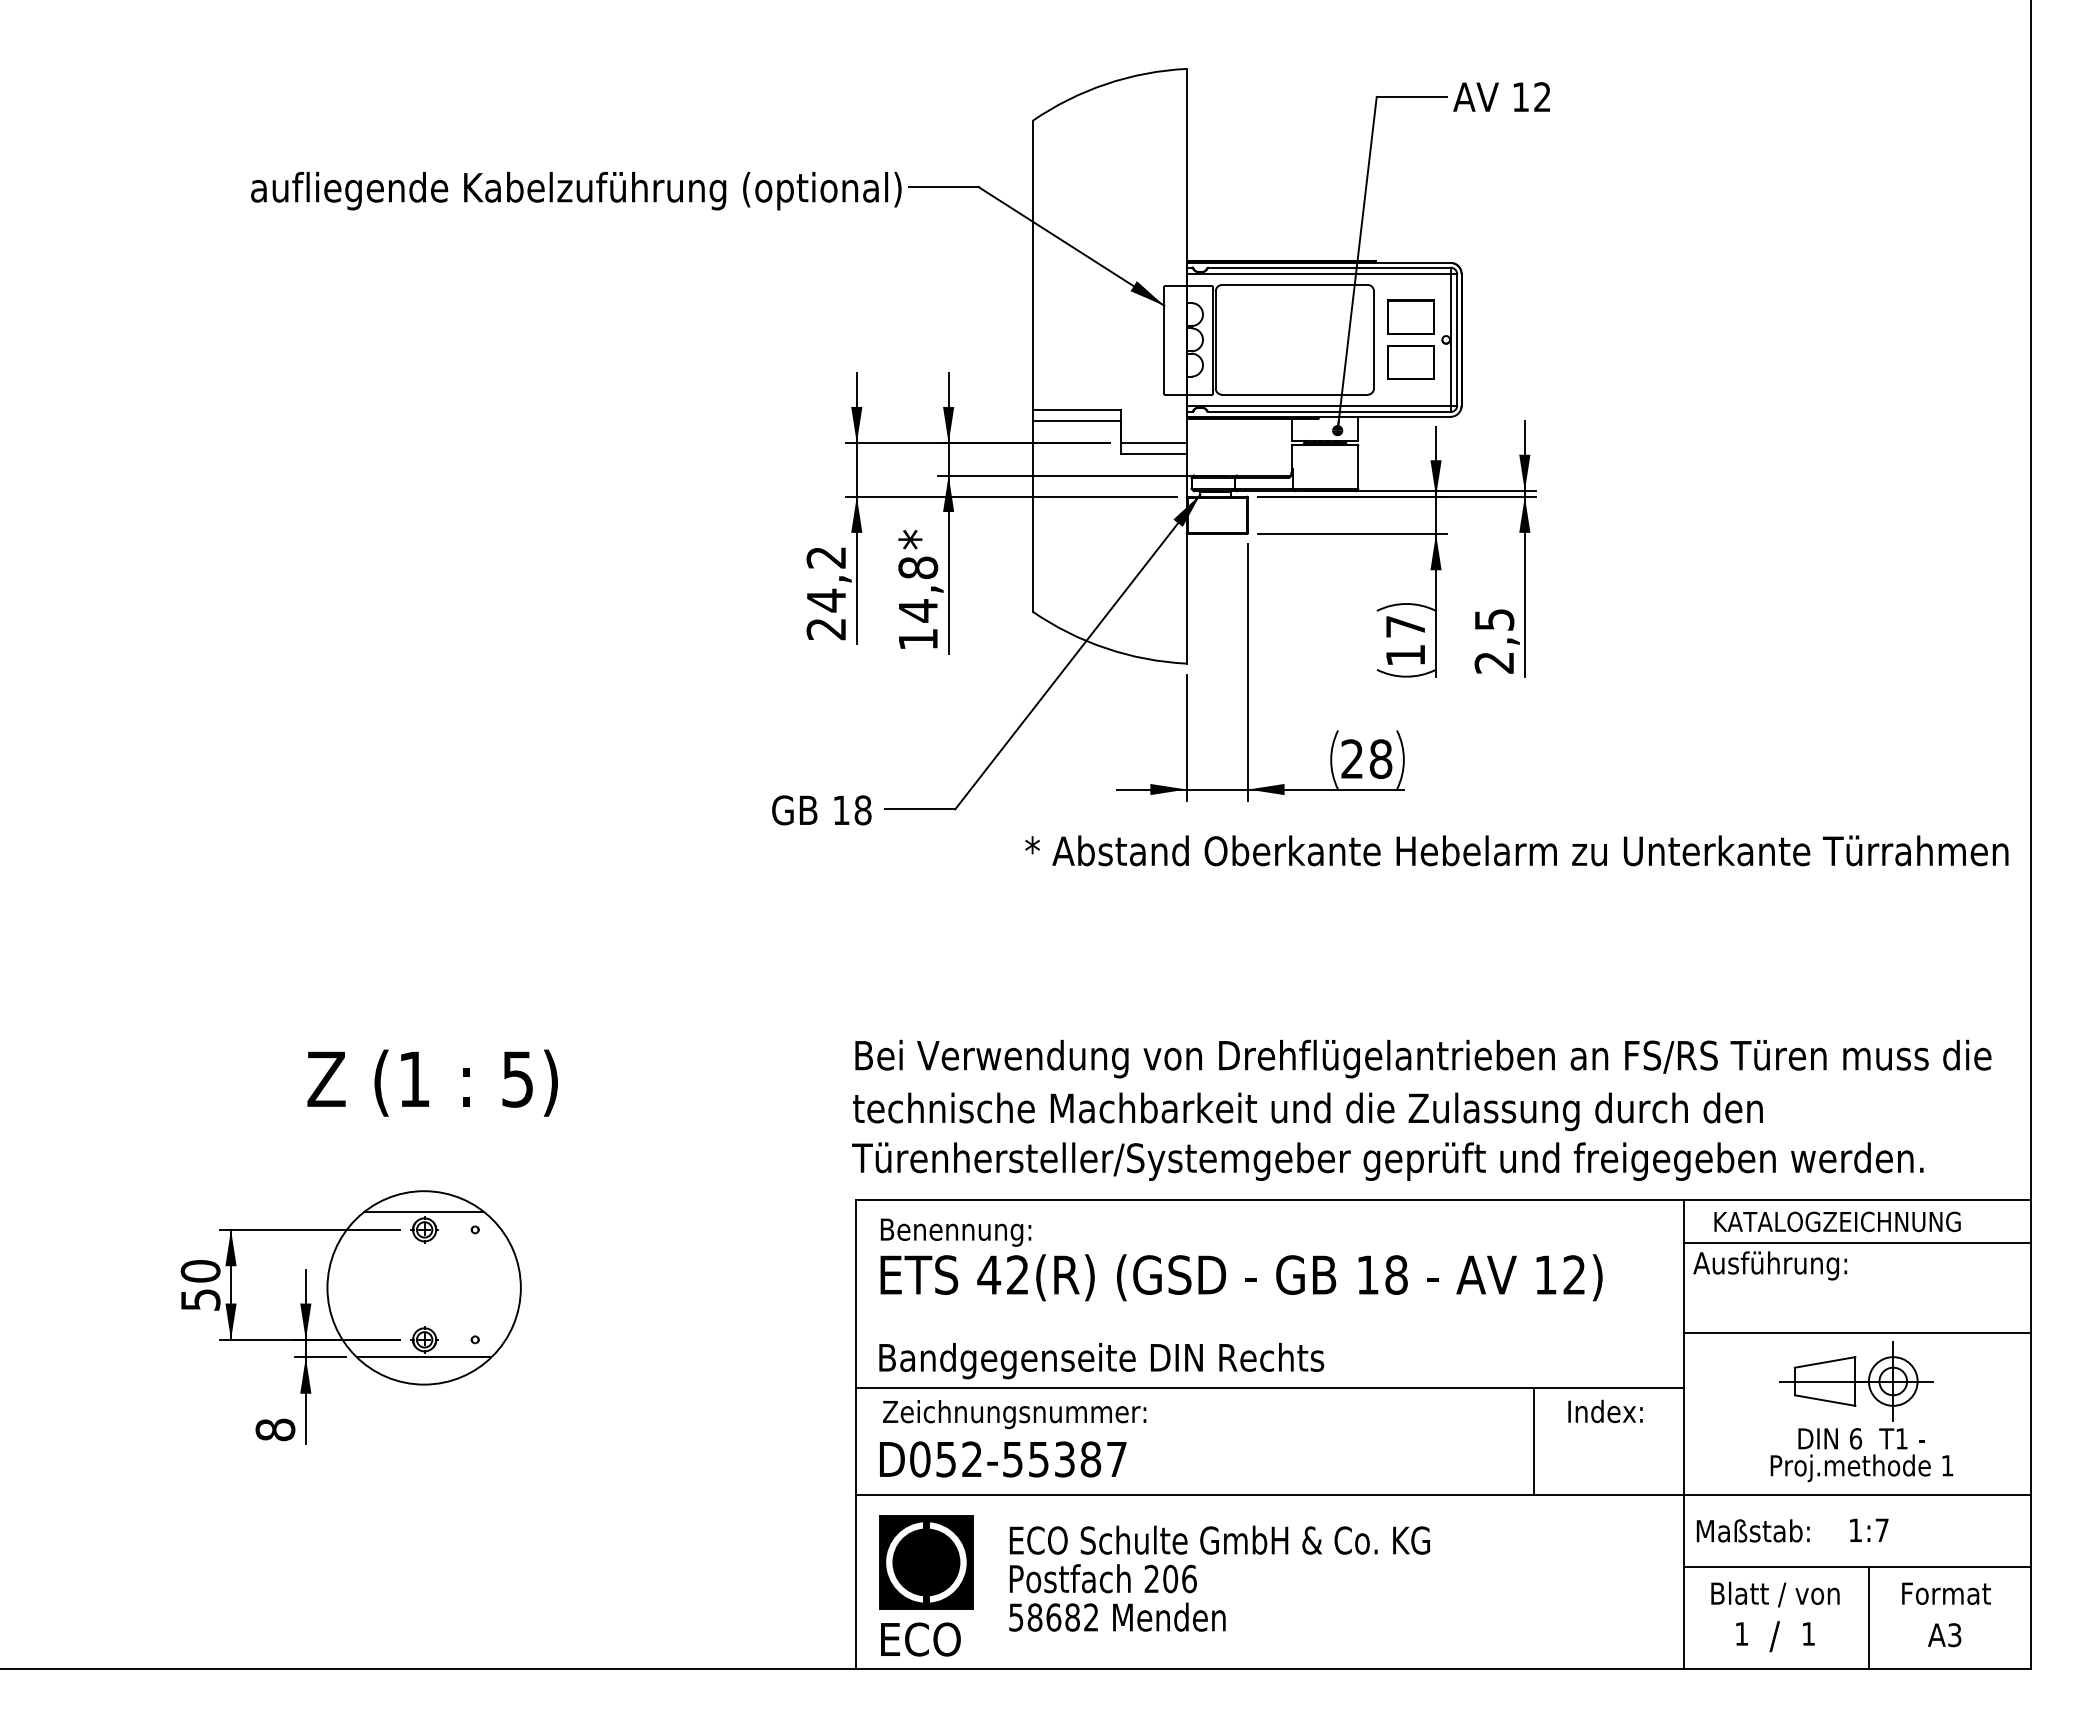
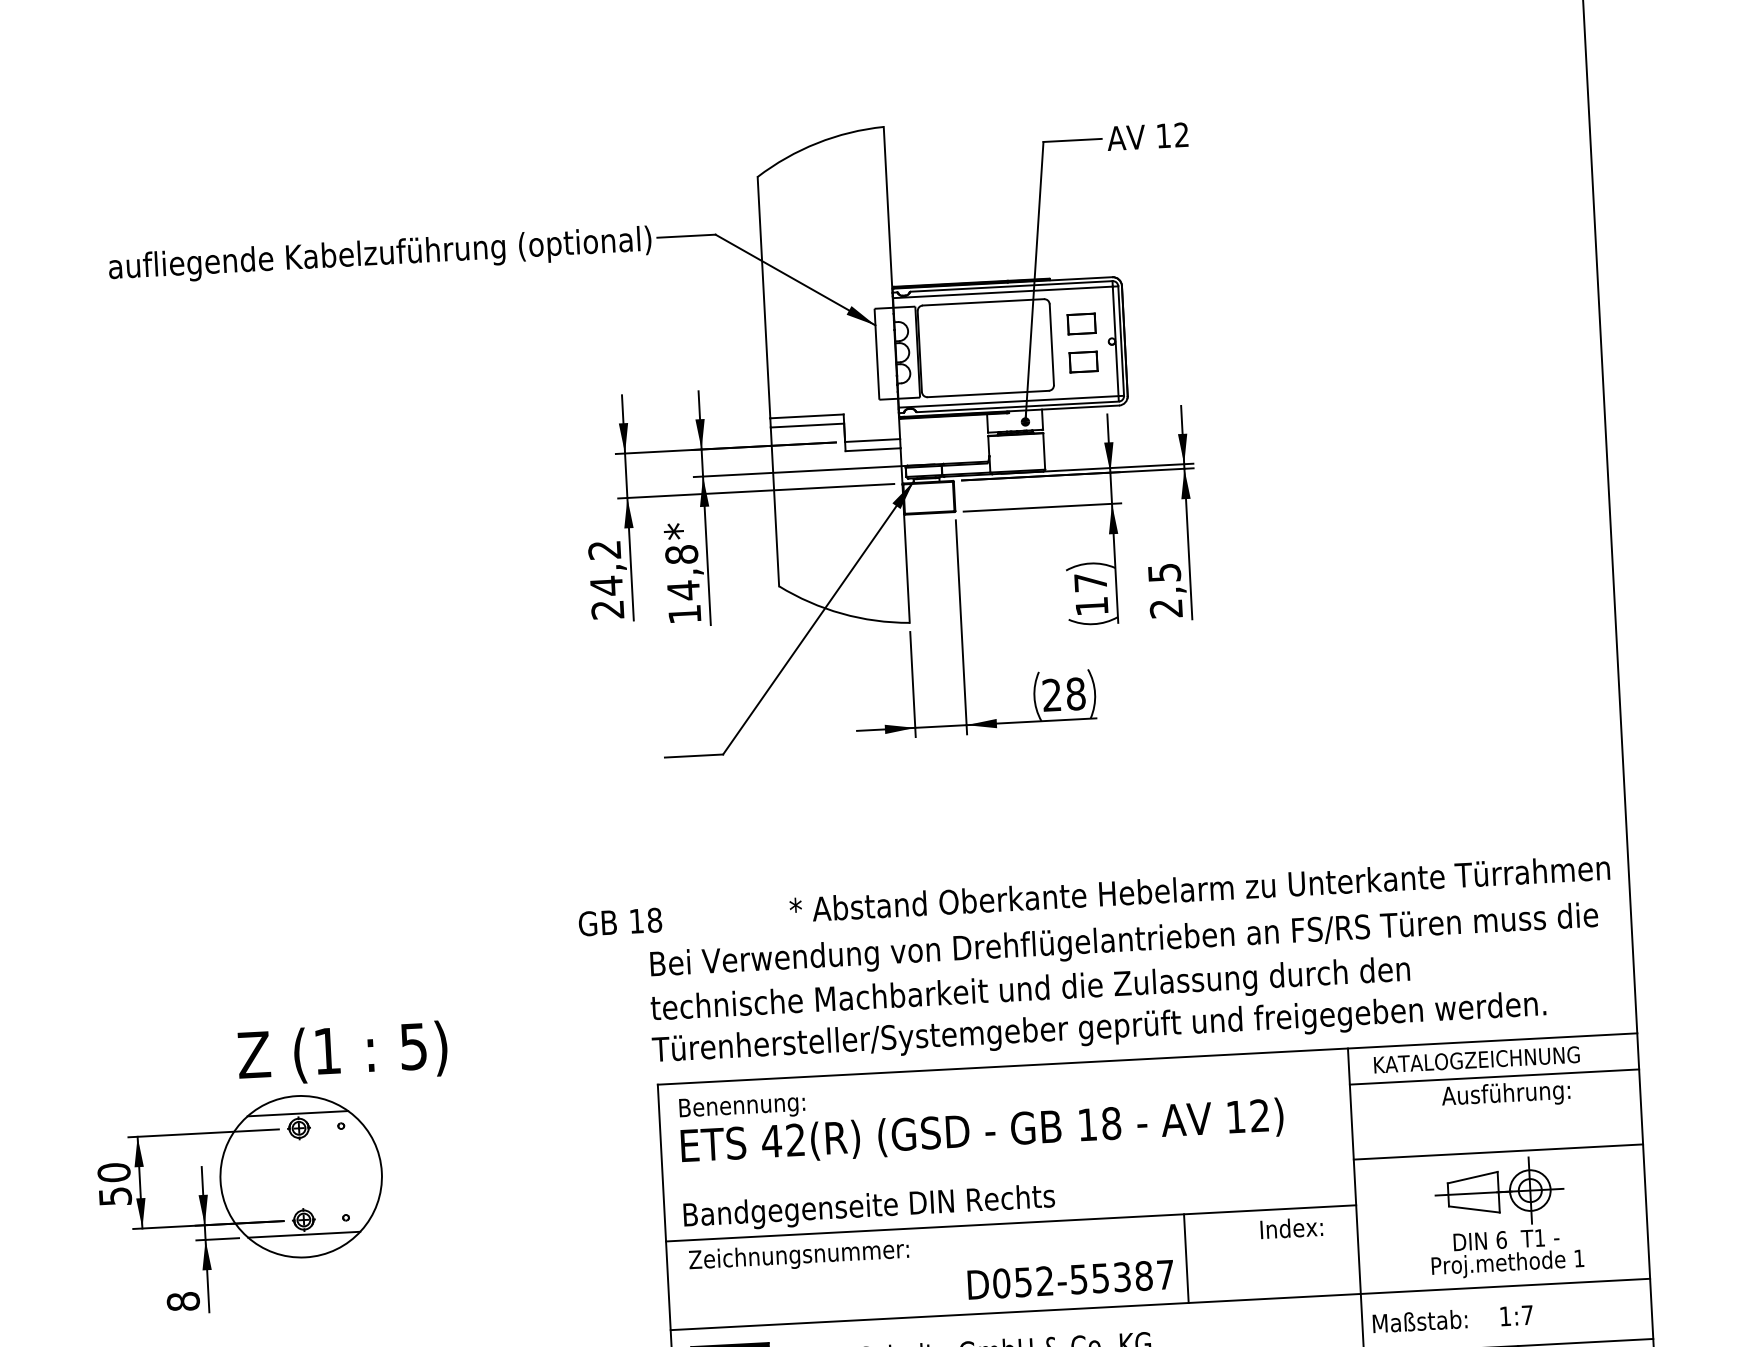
part: (1410, 316) -> (1081, 323), size x0.7
part: (1410, 362) -> (1083, 361), size x0.7
text: (821, 810) -> (620, 922), moved
text: (1516, 850) -> (1199, 888), moved
text: (432, 1082) -> (342, 1052), moved
text: (1770, 1265) -> (1506, 1094), moved
line: (1533, 1441) -> (1186, 1258), moved
text: (1003, 1459) -> (1071, 1279), moved

